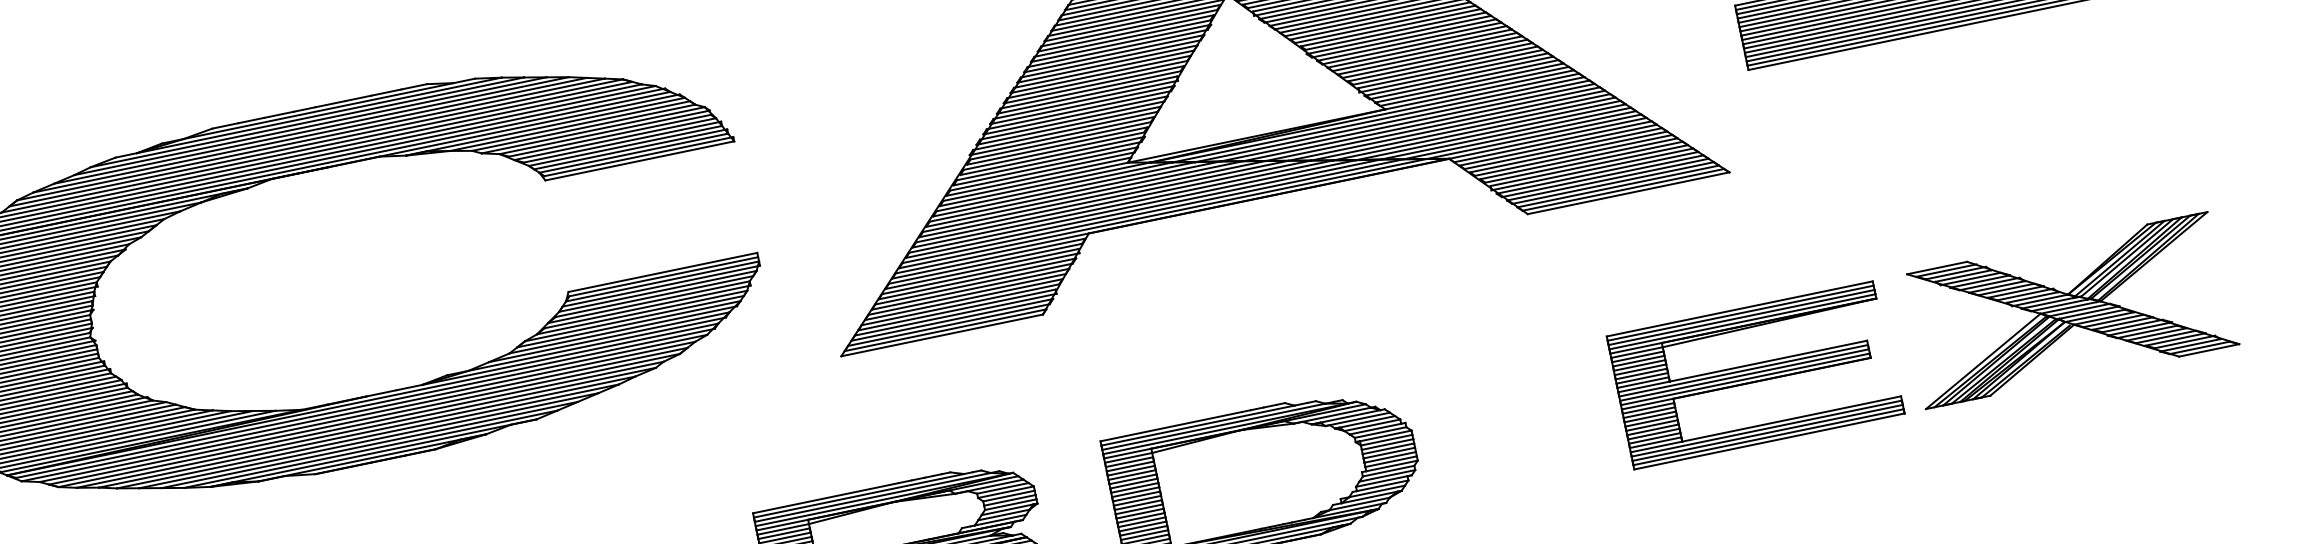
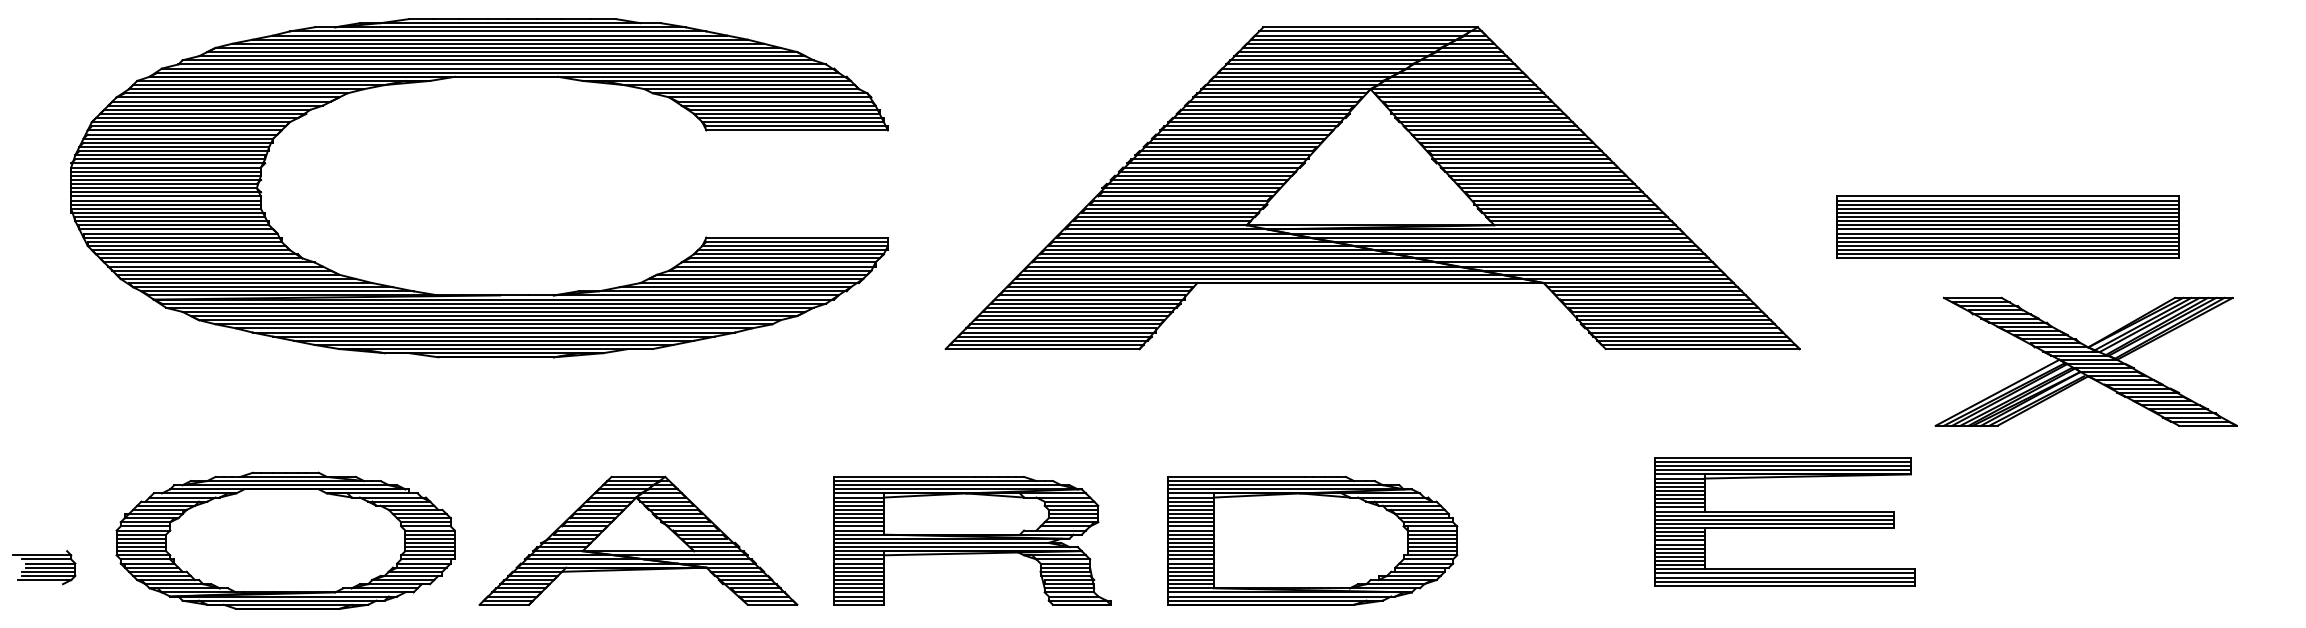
part: (2068, 309) -> (2085, 361), moved
part: (1754, 374) -> (1784, 521), moved

